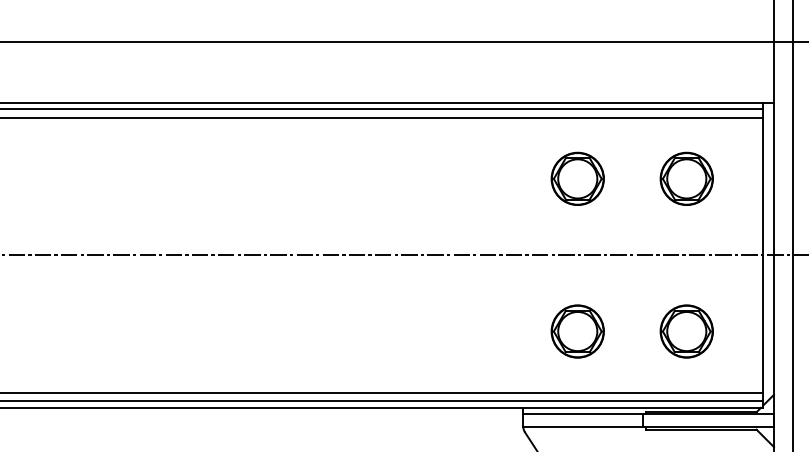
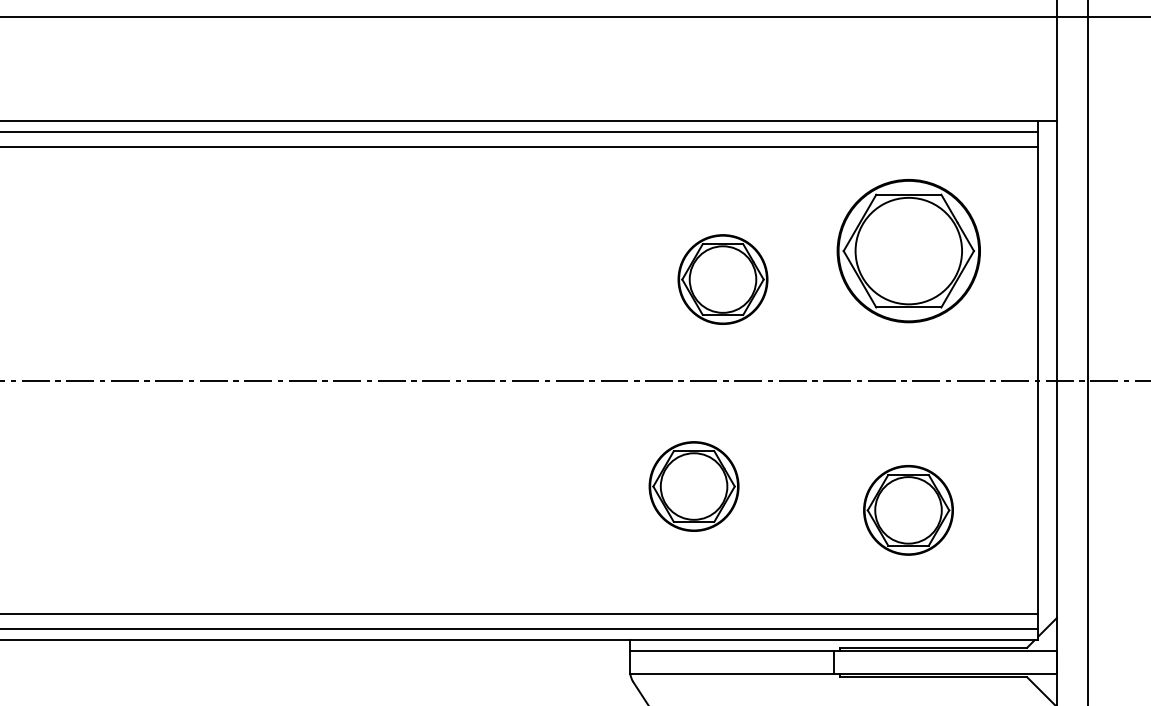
part: (577, 178) -> (722, 278), moved
part: (686, 178) -> (908, 249), size x1.6
part: (577, 331) -> (693, 486), moved

